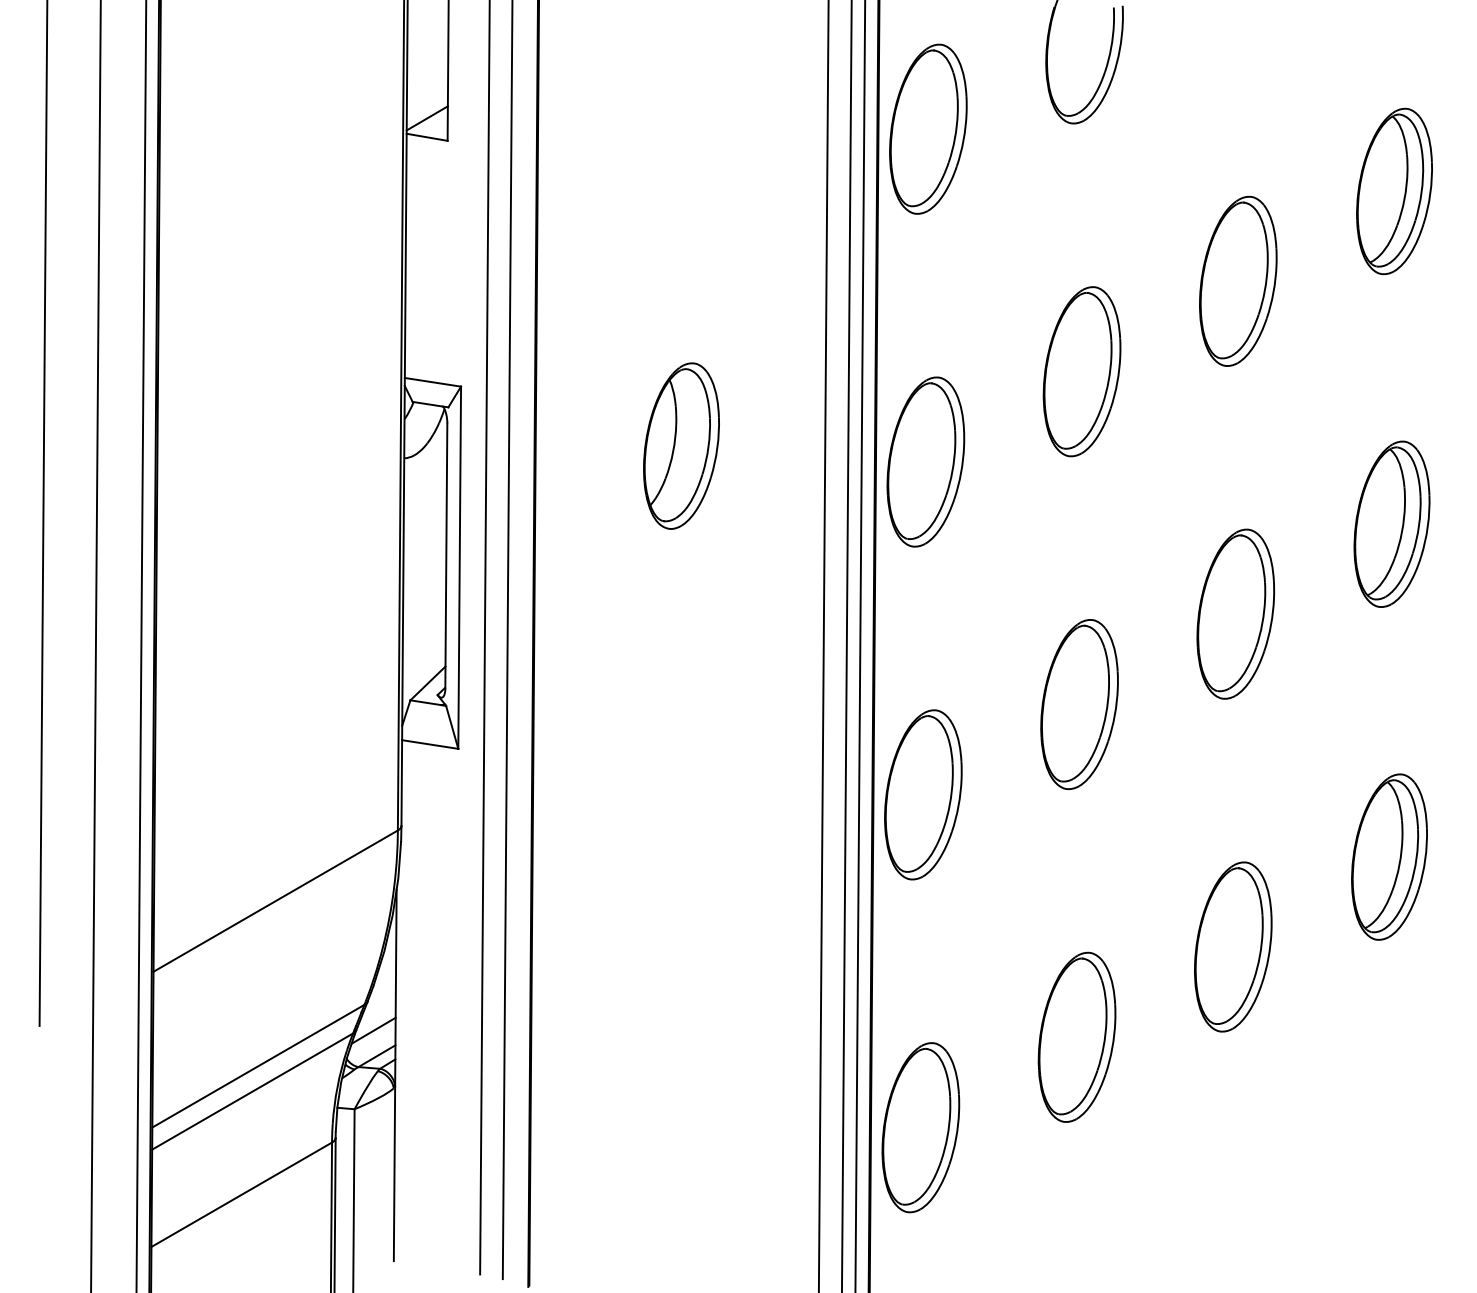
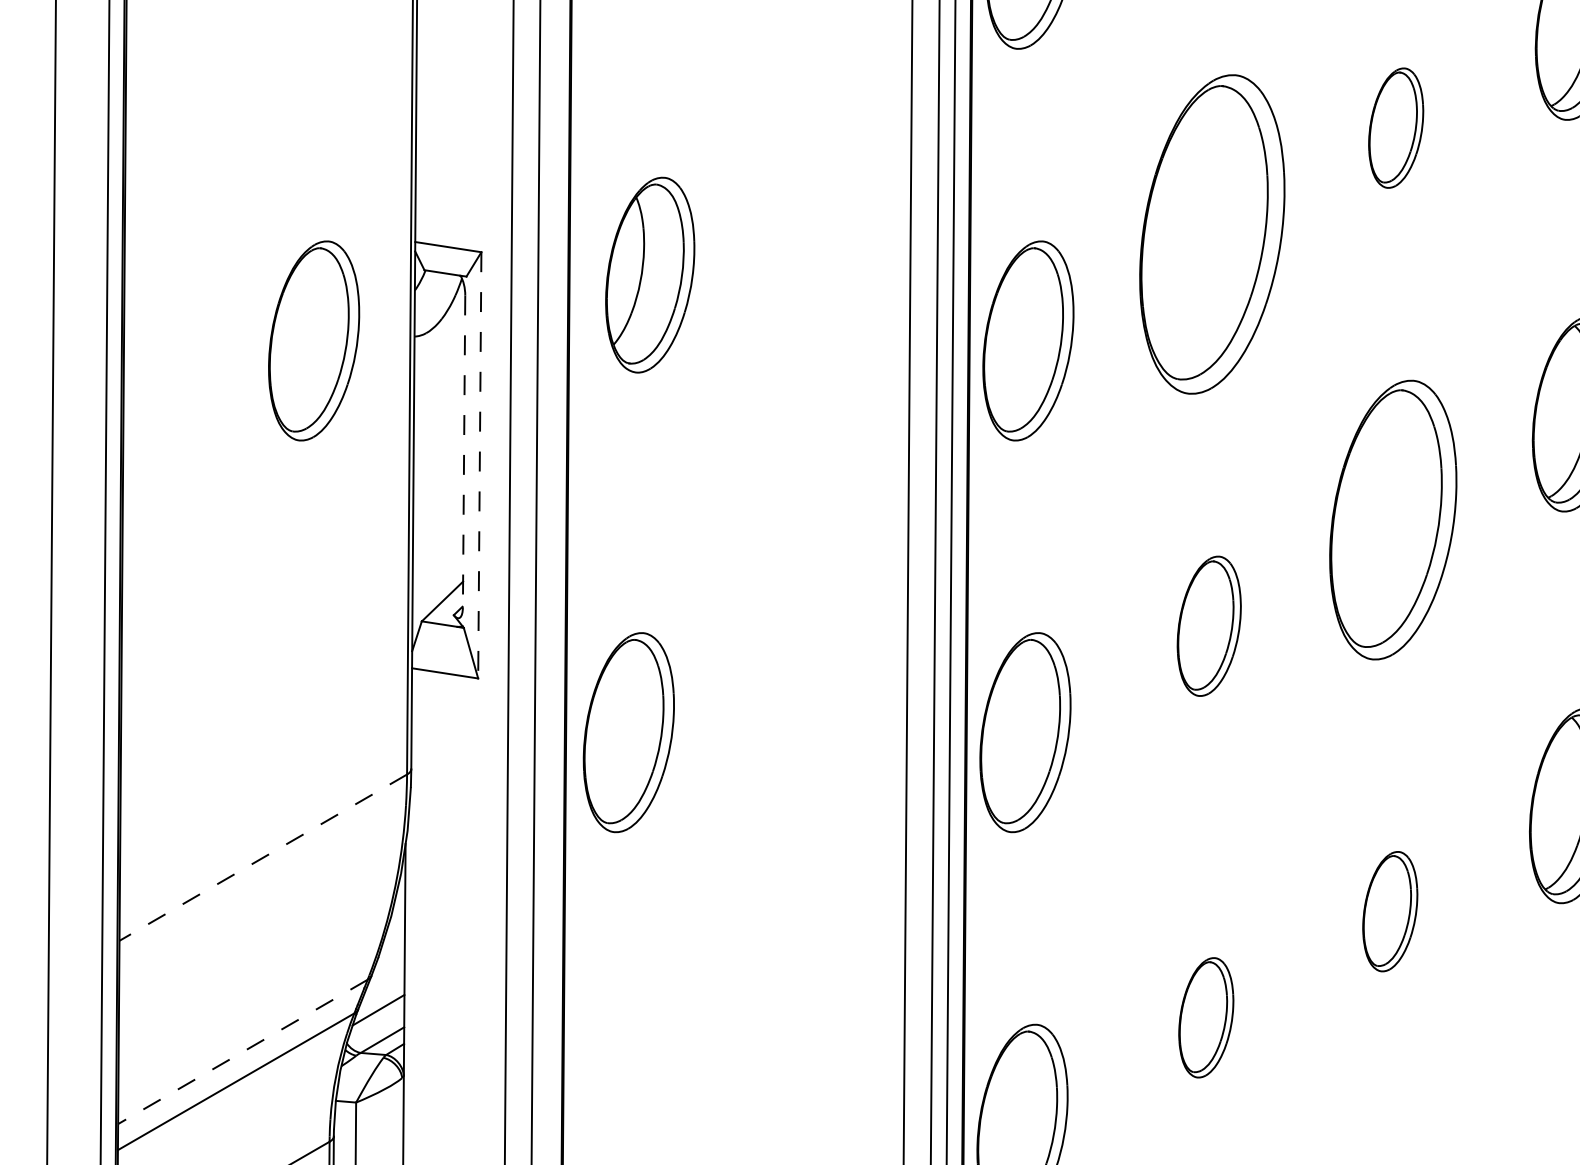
part: (1238, 280) -> (1396, 127), size x0.6
part: (1081, 371) -> (1211, 234), size x1.6
part: (681, 445) -> (650, 274), moved
part: (318, 461) -> (313, 340), added
line: (446, 556) -> (464, 452), solid -> dashed
line: (459, 568) -> (479, 466), solid -> dashed
part: (1235, 613) -> (1392, 519), size x1.4
part: (1079, 704) -> (1209, 626), size x0.7
part: (586, 794) -> (629, 732), added
line: (275, 901) -> (263, 858), solid -> dashed
part: (1233, 946) -> (1390, 911), size x0.6
part: (1076, 1036) -> (1205, 1016), size x0.6
line: (257, 1066) -> (241, 1052), solid -> dashed

